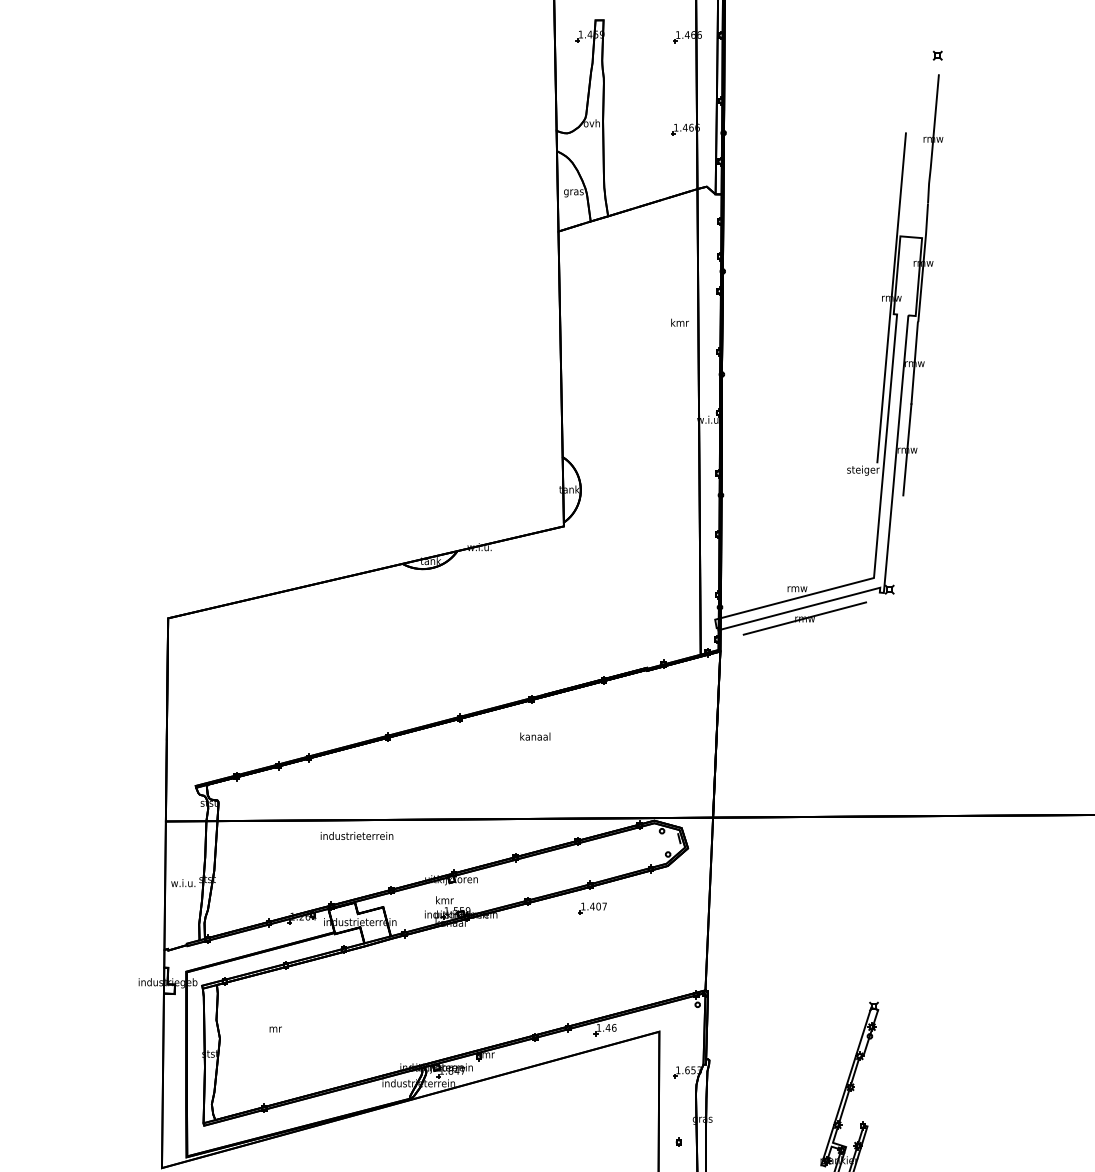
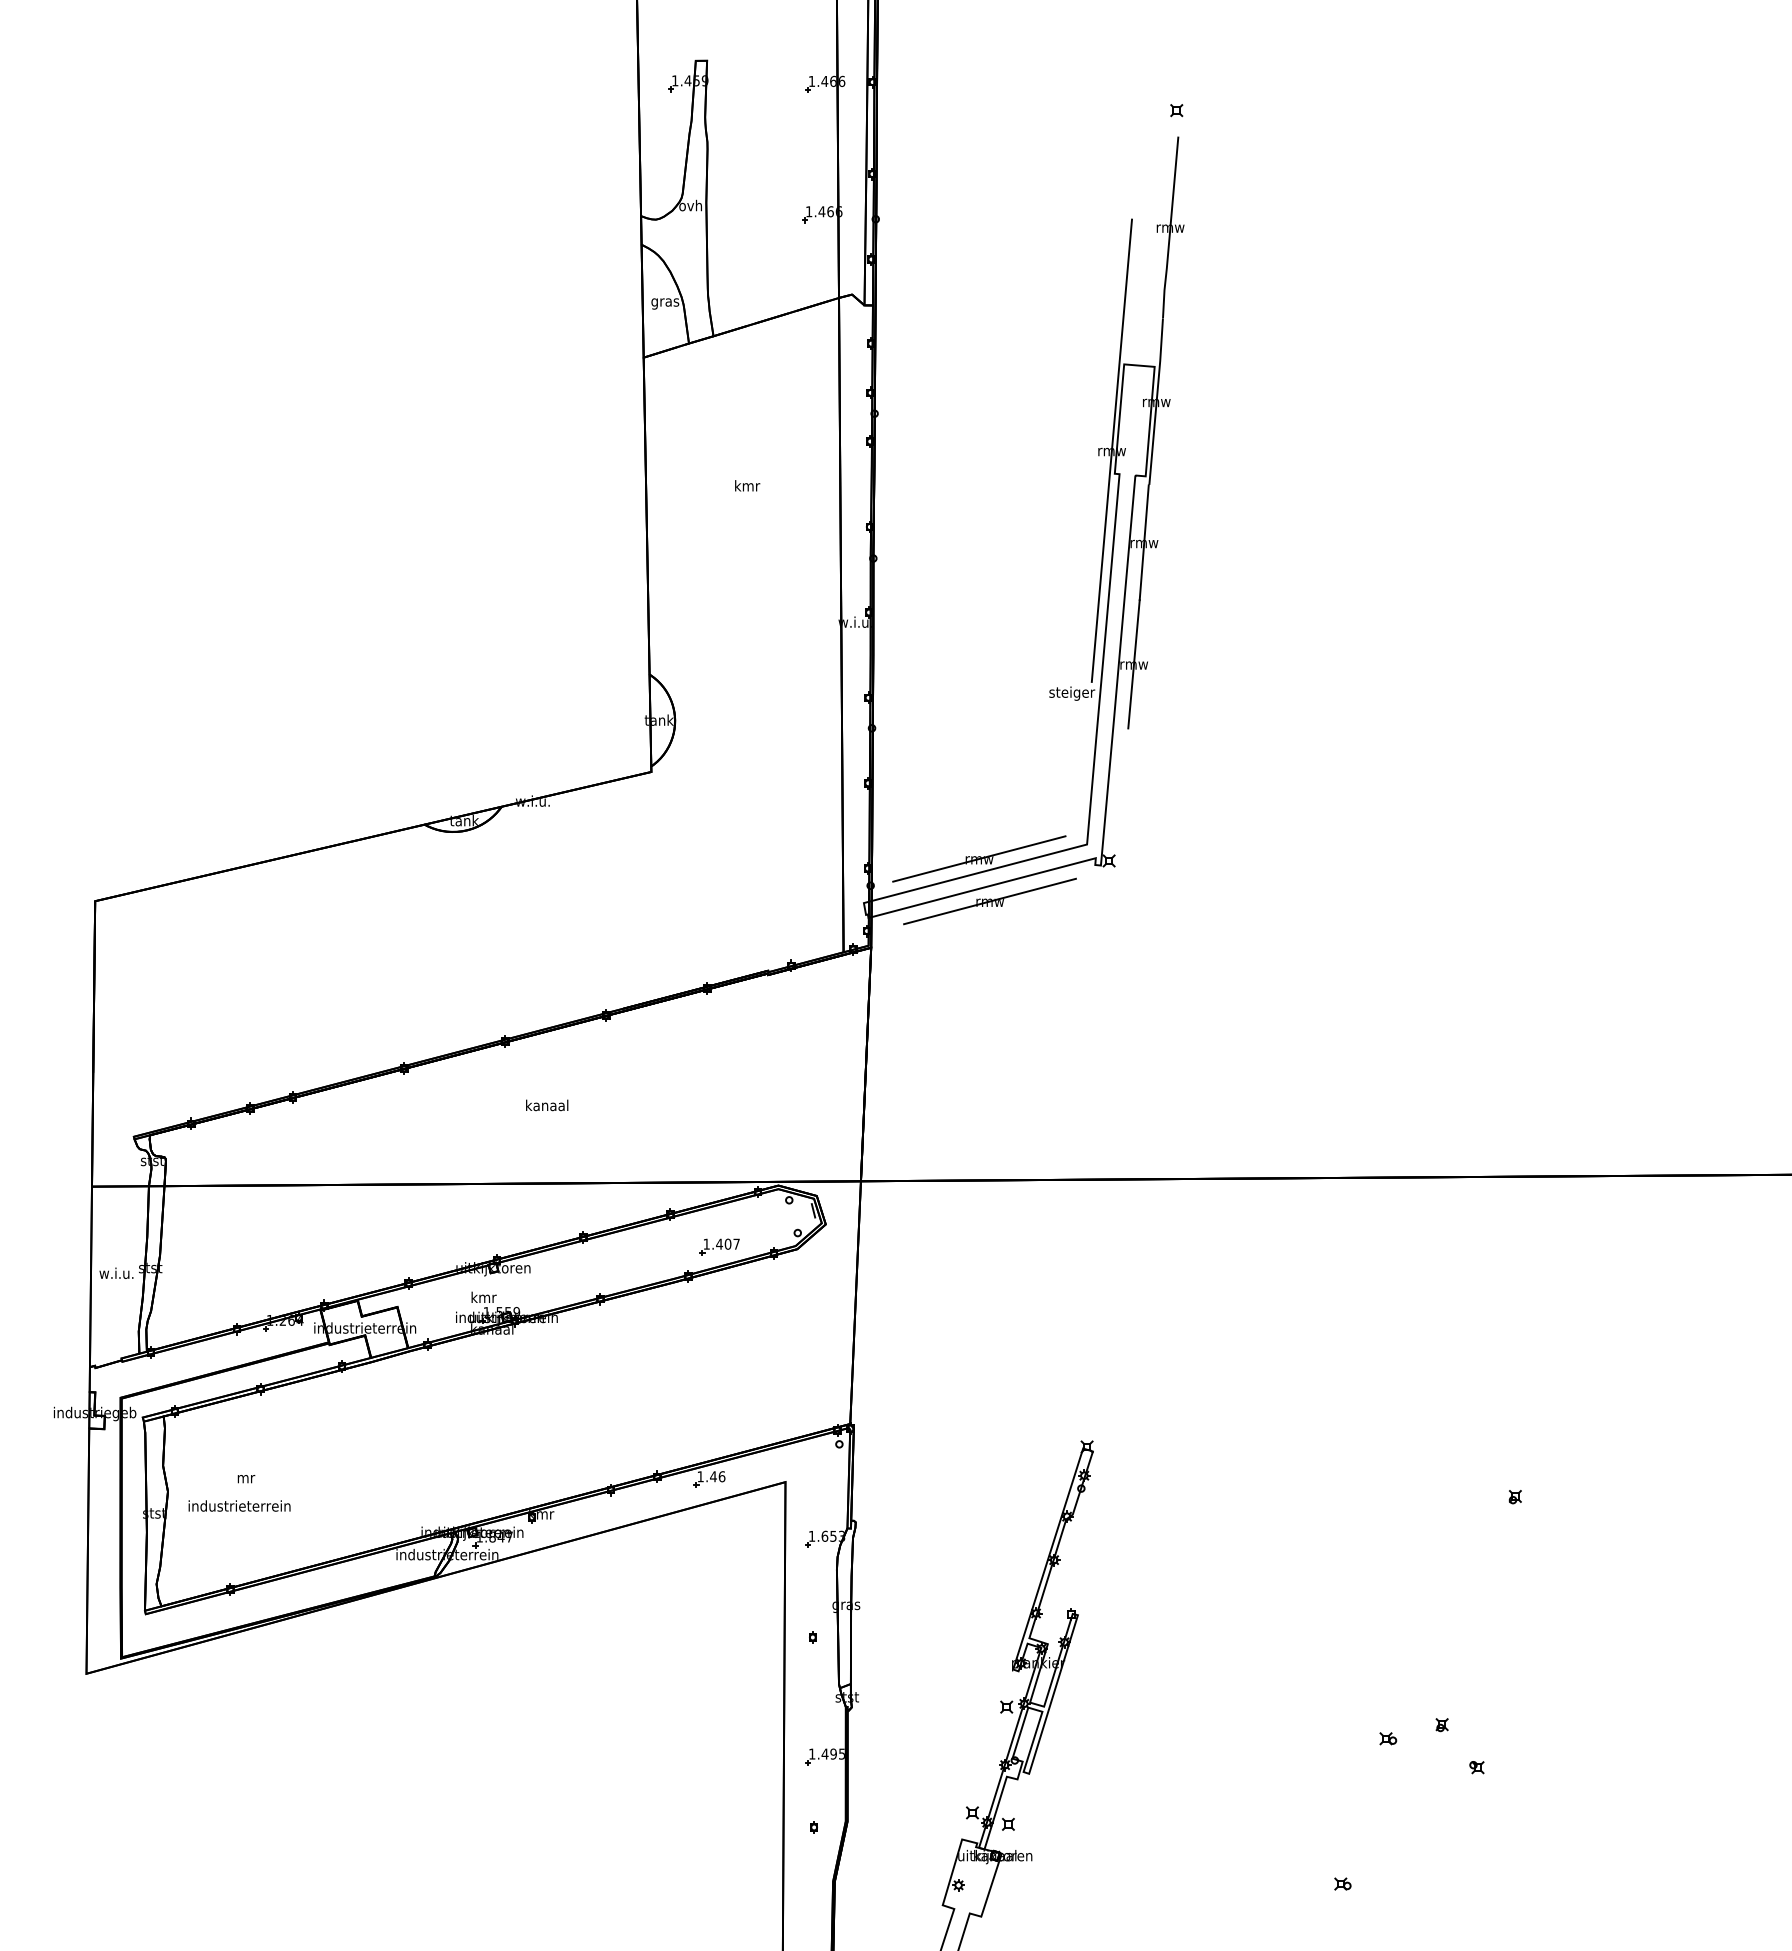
text: (680, 322) -> (747, 485), moved
line: (797, 587) -> (979, 858), added
text: (535, 736) -> (547, 1105), moved
text: (356, 835) -> (239, 1505), moved
part: (592, 908) -> (719, 1246), moved

